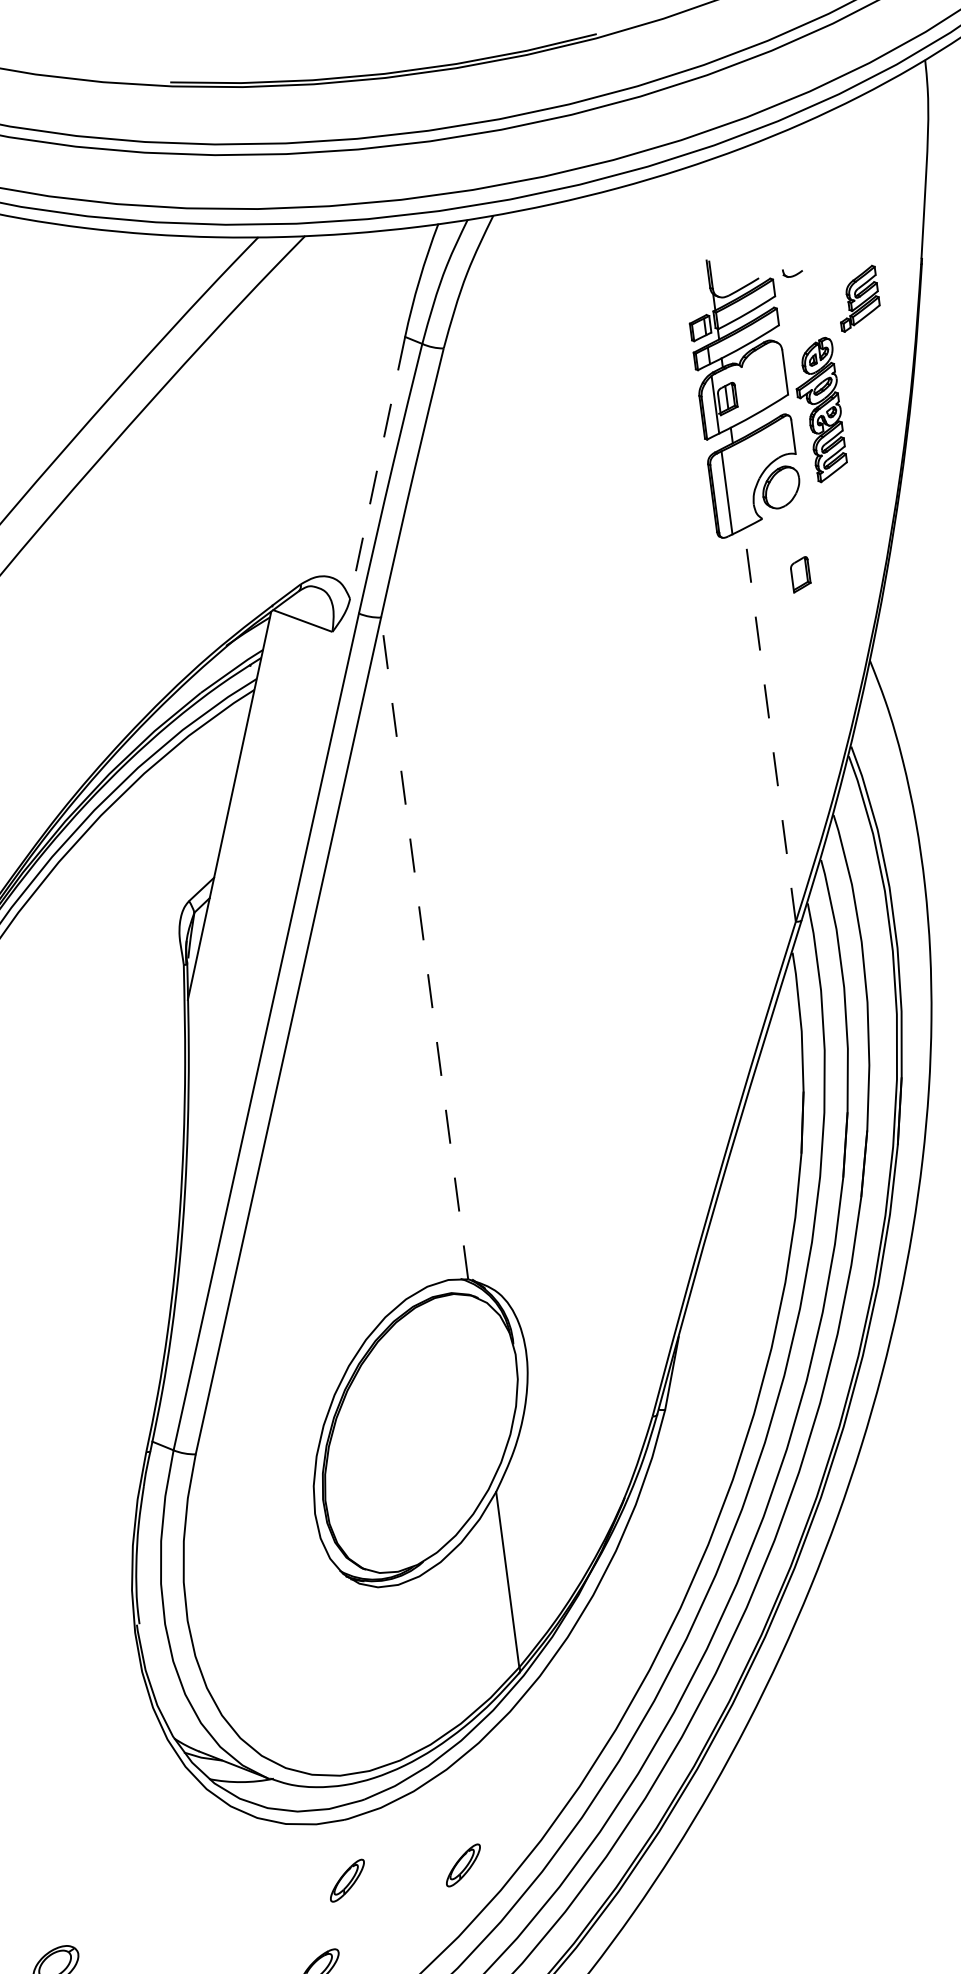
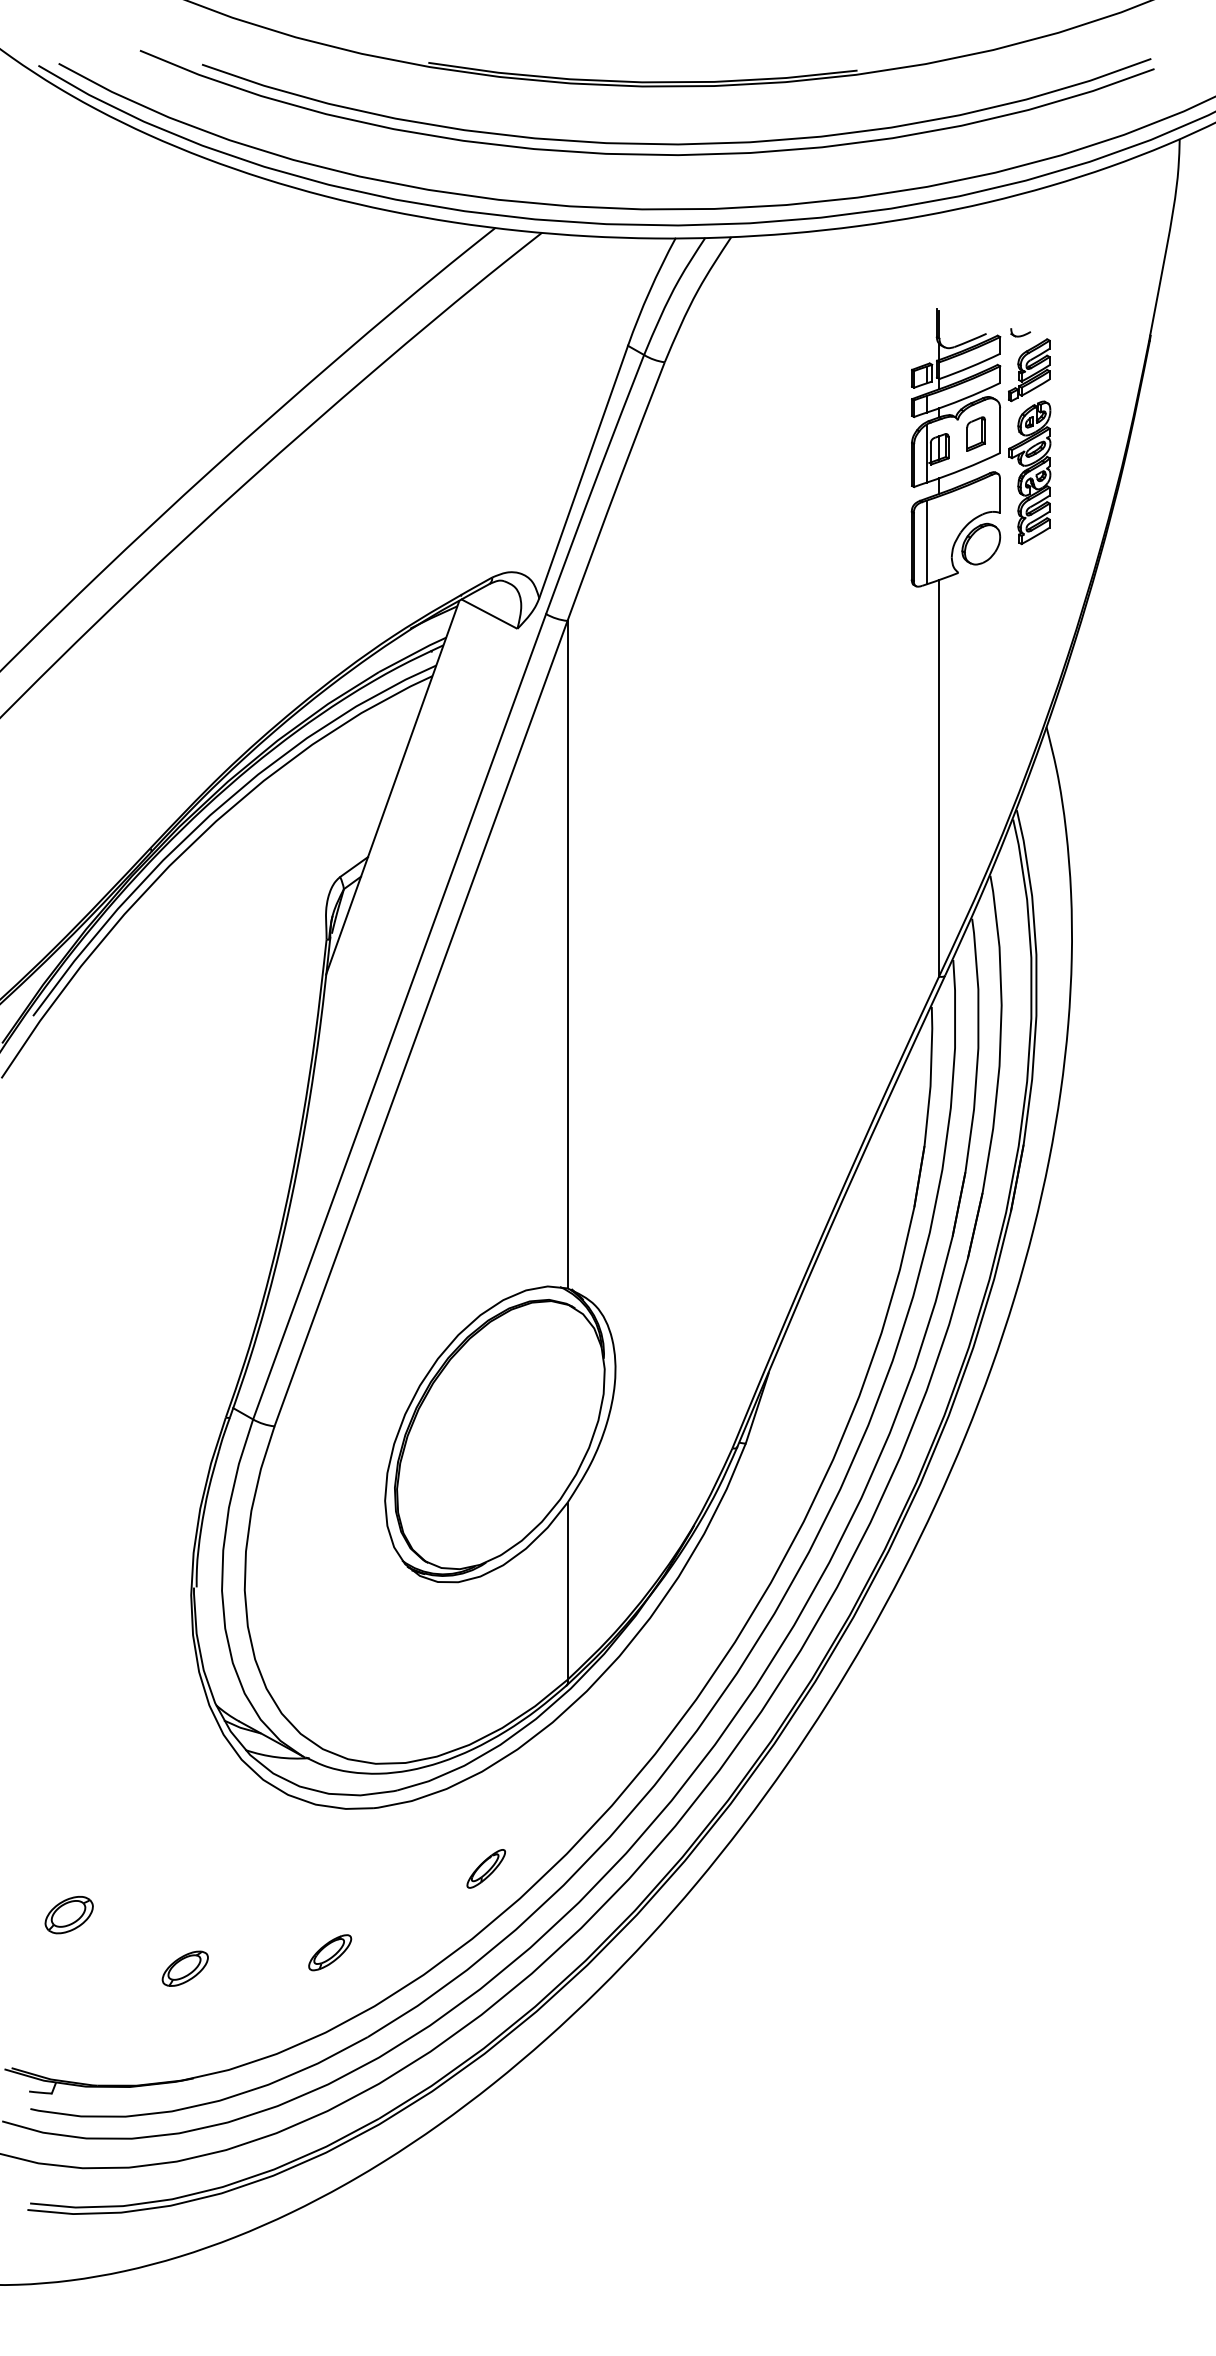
part: (858, 299) -> (1029, 370), moved
line: (377, 468) -> (583, 472), dashed -> solid
part: (799, 574) -> (975, 433), moved
line: (770, 724) -> (939, 777), dashed -> solid
line: (424, 948) -> (567, 954), dashed -> solid
part: (346, 1880) -> (368, 1868), removed

